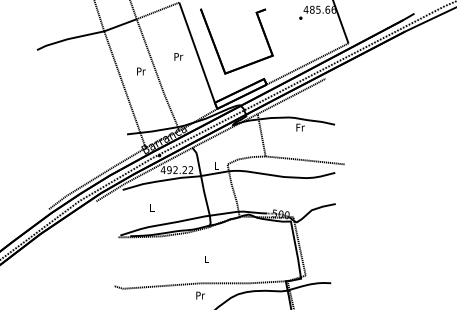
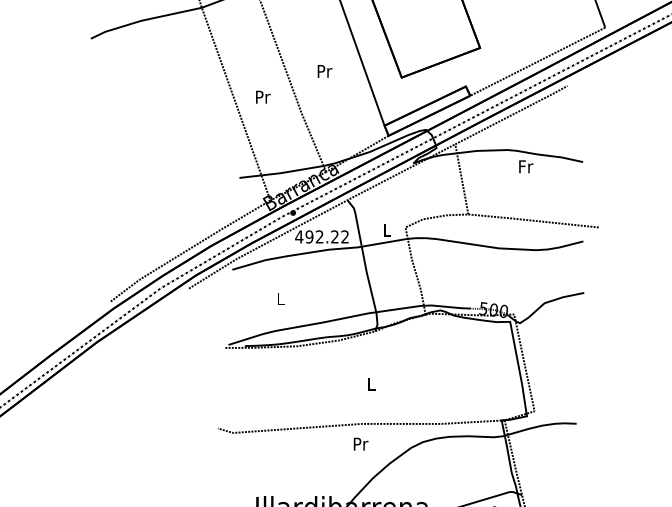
text: (178, 56) -> (324, 70), moved
text: (141, 71) -> (263, 97), moved

